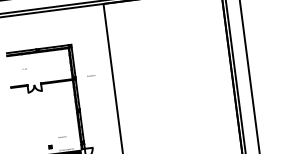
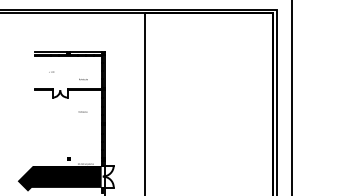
text: (91, 75) -> (83, 79), moved
text: (61, 136) -> (82, 111), moved

